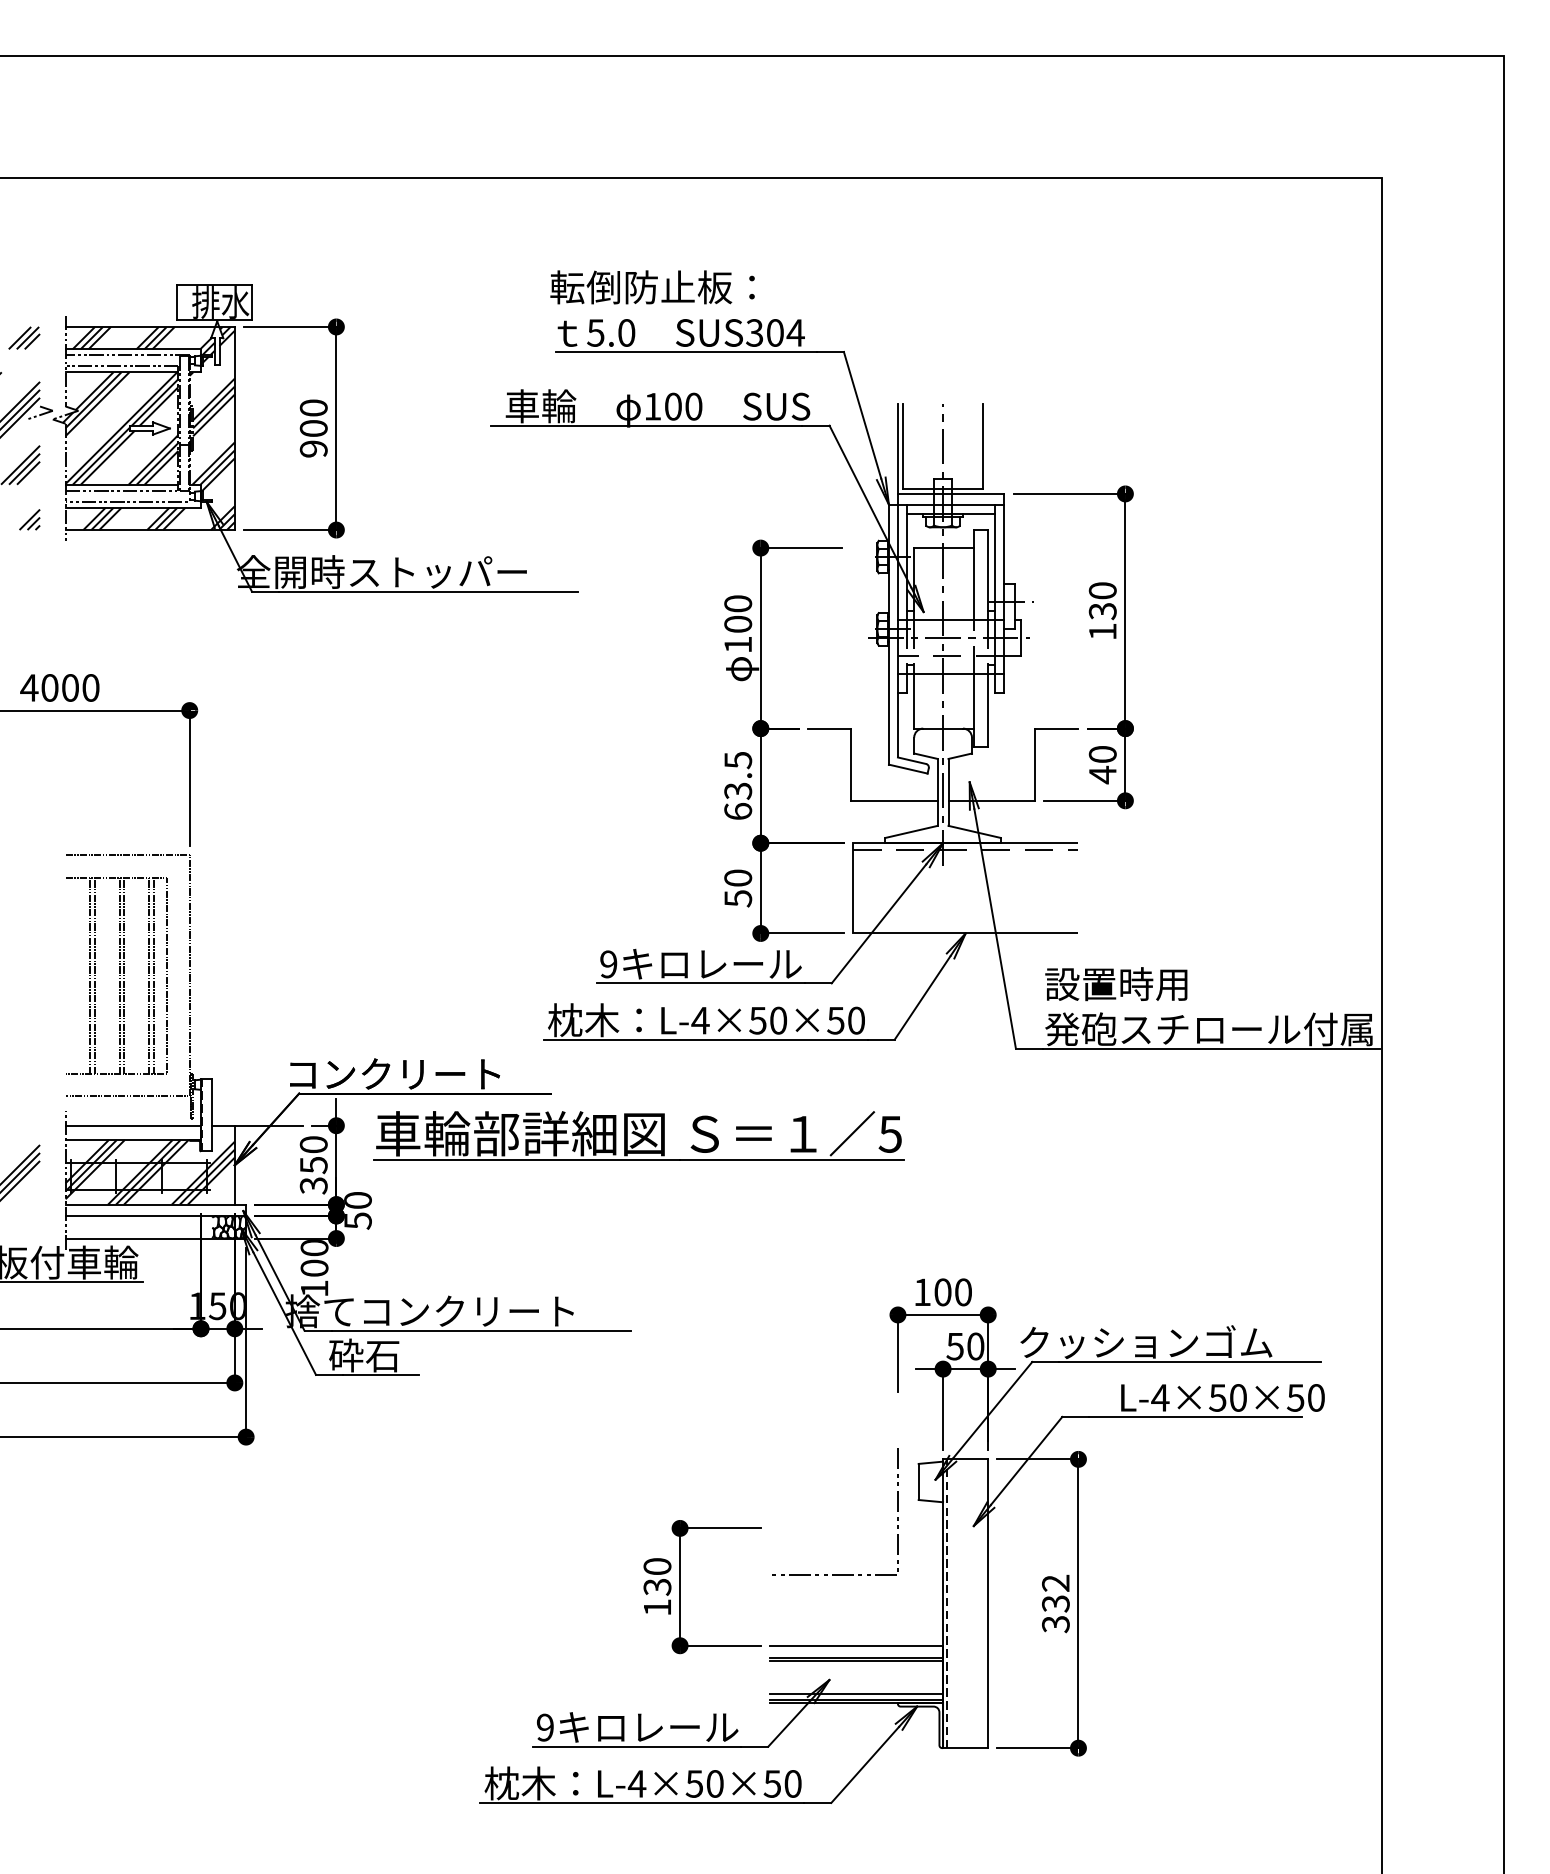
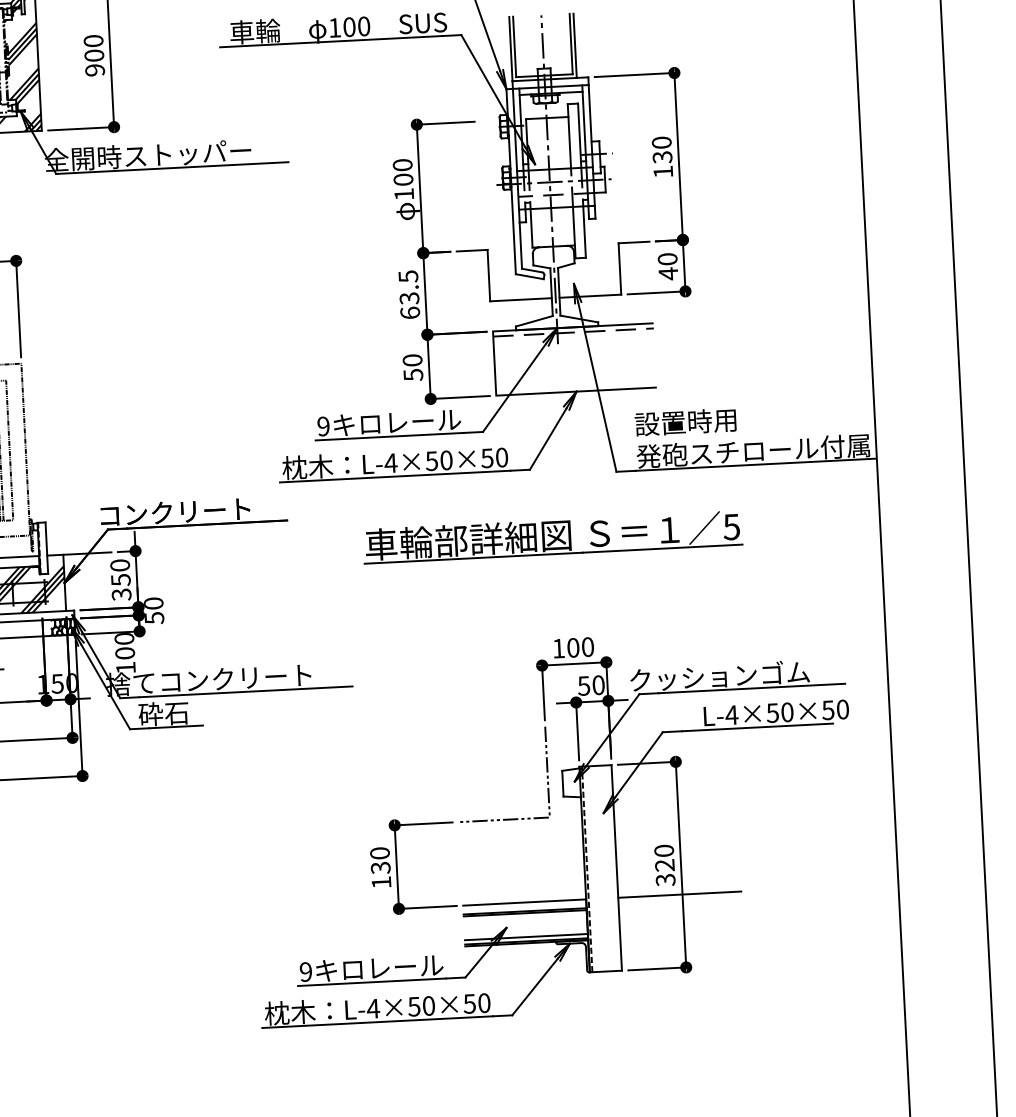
line: (988, 448) -> (575, 45), added
part: (638, 1135) -> (552, 537), moved
line: (897, 1511) -> (547, 772), moved
text: (1055, 1593) -> (664, 858), 332 -> 320
line: (1074, 1645) -> (679, 894), added

